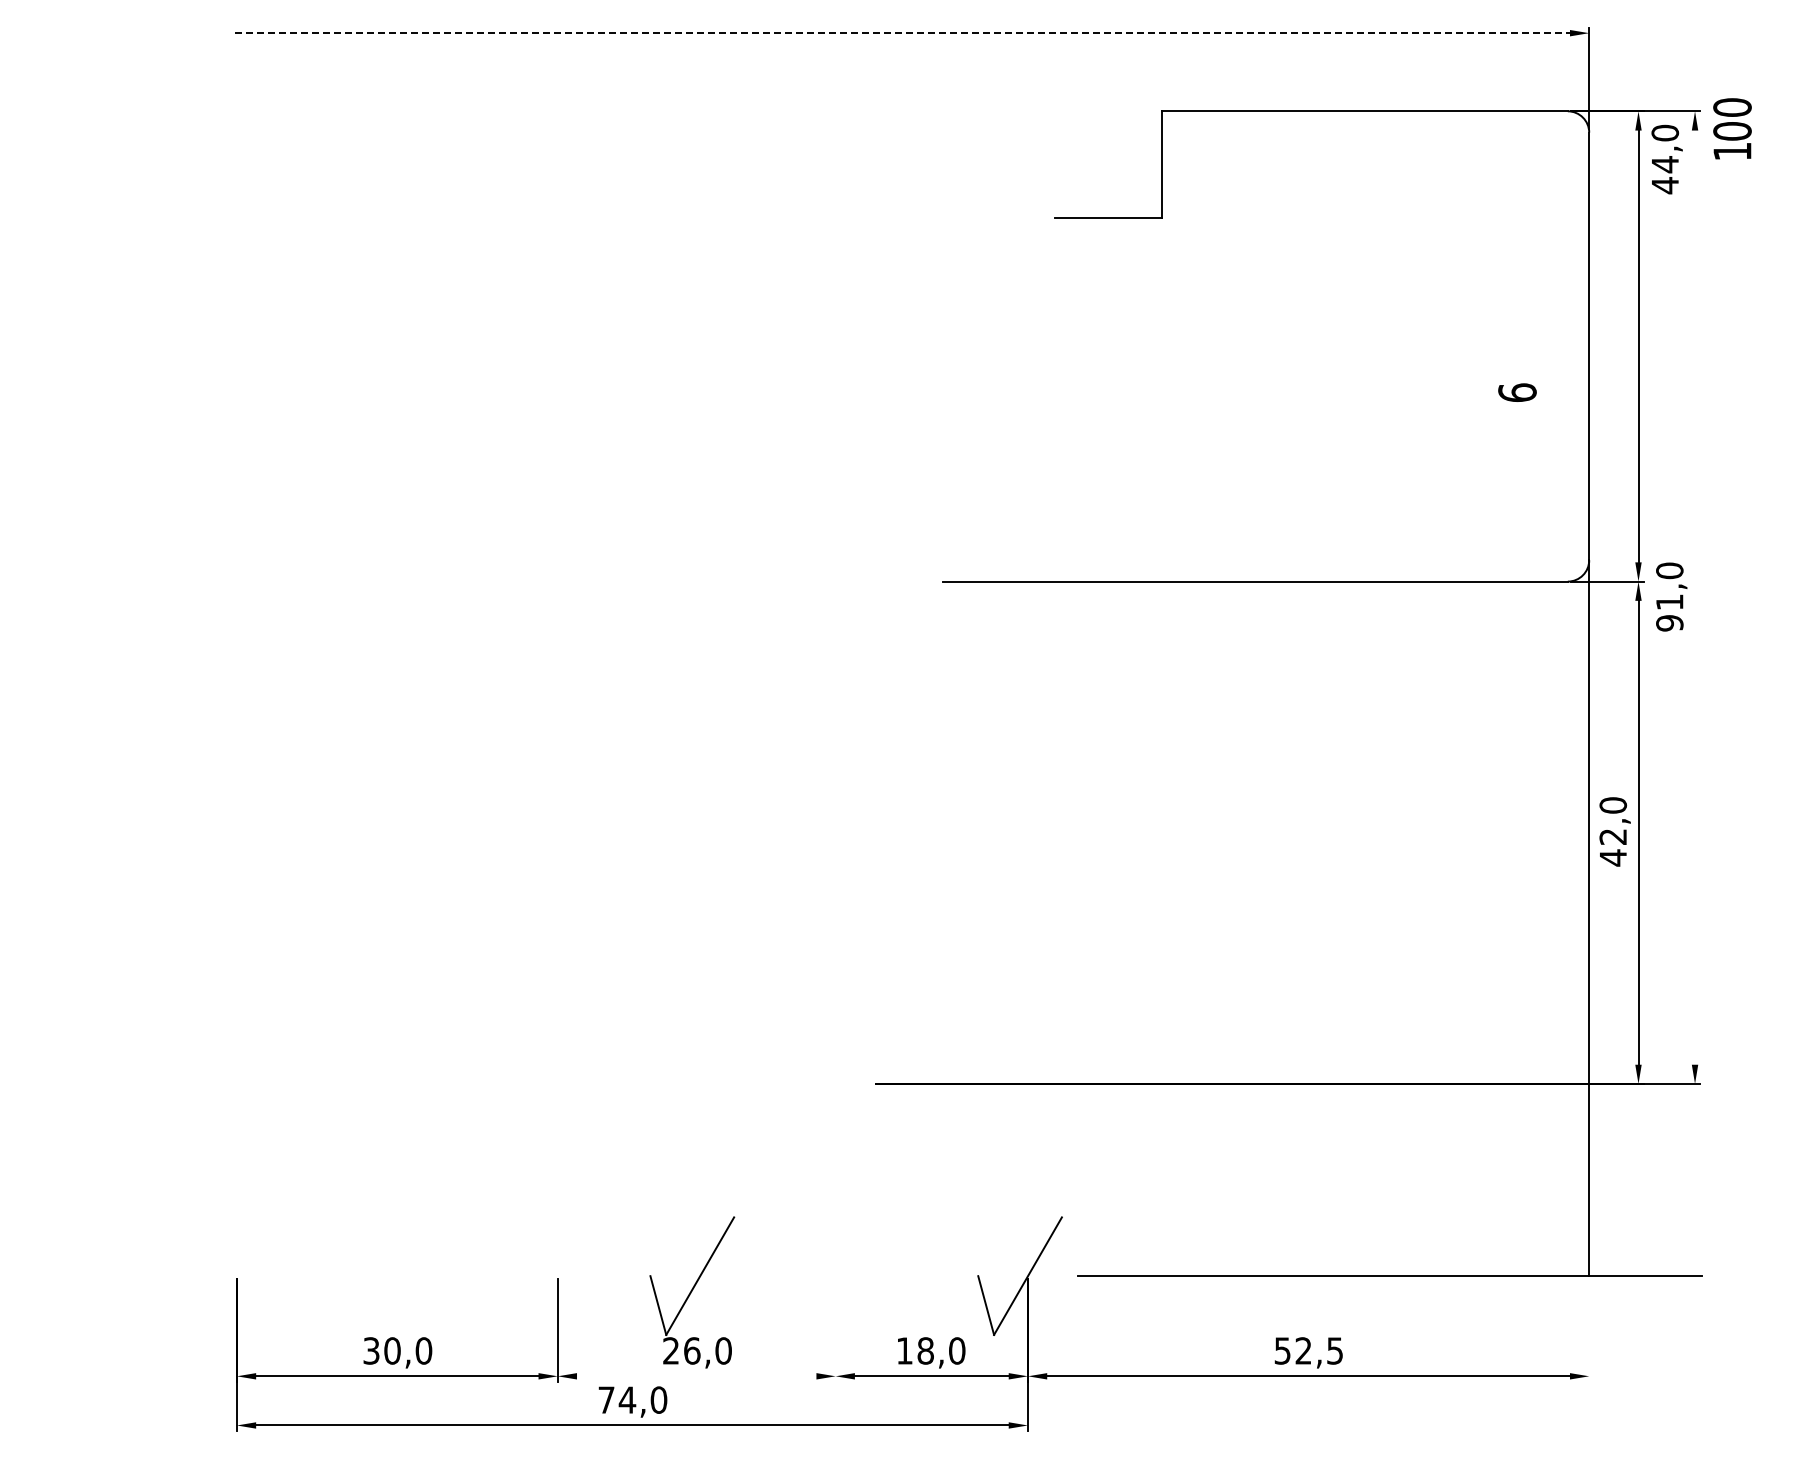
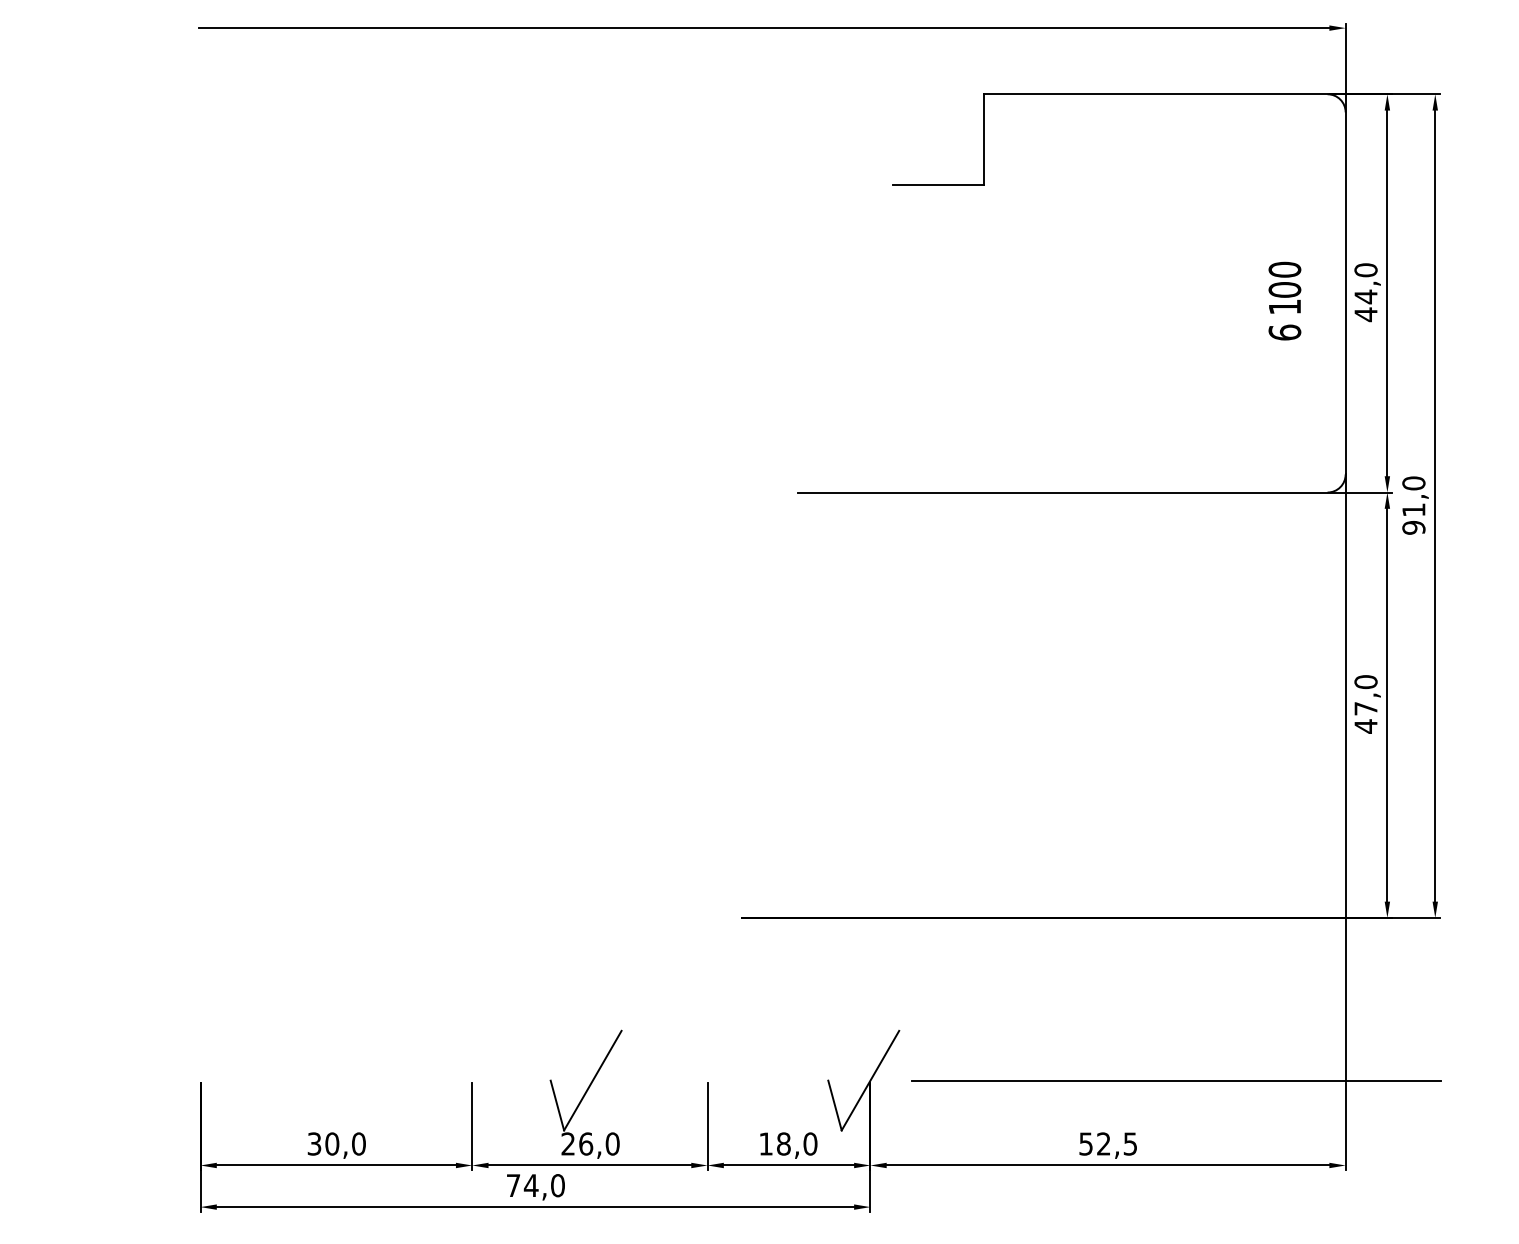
line: (902, 33) -> (764, 28), dashed -> solid
text: (1732, 128) -> (1284, 287), moved
text: (1666, 159) -> (1367, 292), moved
line: (1695, 597) -> (1435, 505), added
text: (1612, 836) -> (1365, 708), 42,0 -> 47,0
line: (835, 1330) -> (707, 1126), added
line: (1589, 1330) -> (1345, 1126), added
line: (696, 1376) -> (589, 1165), added

